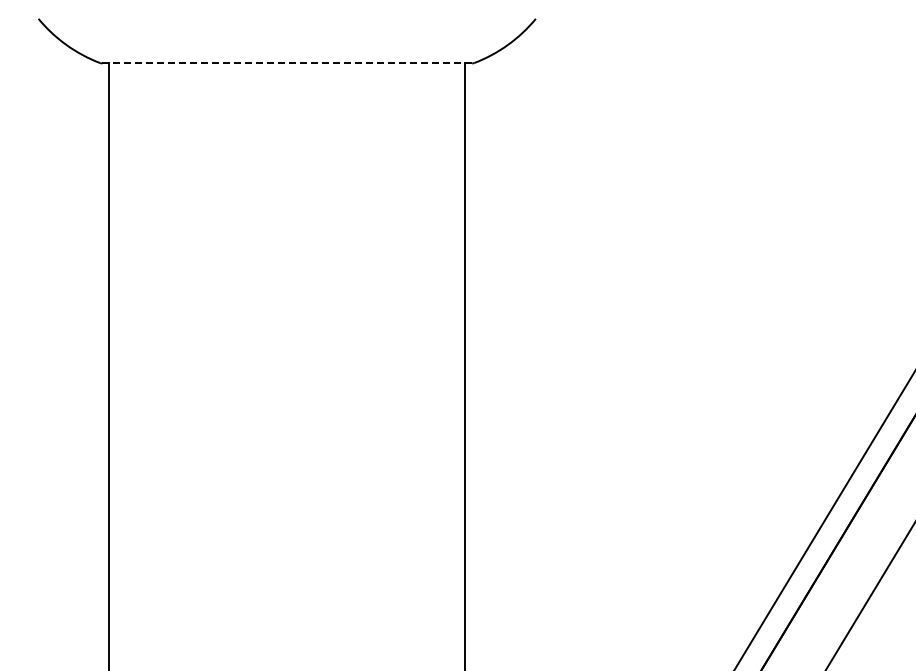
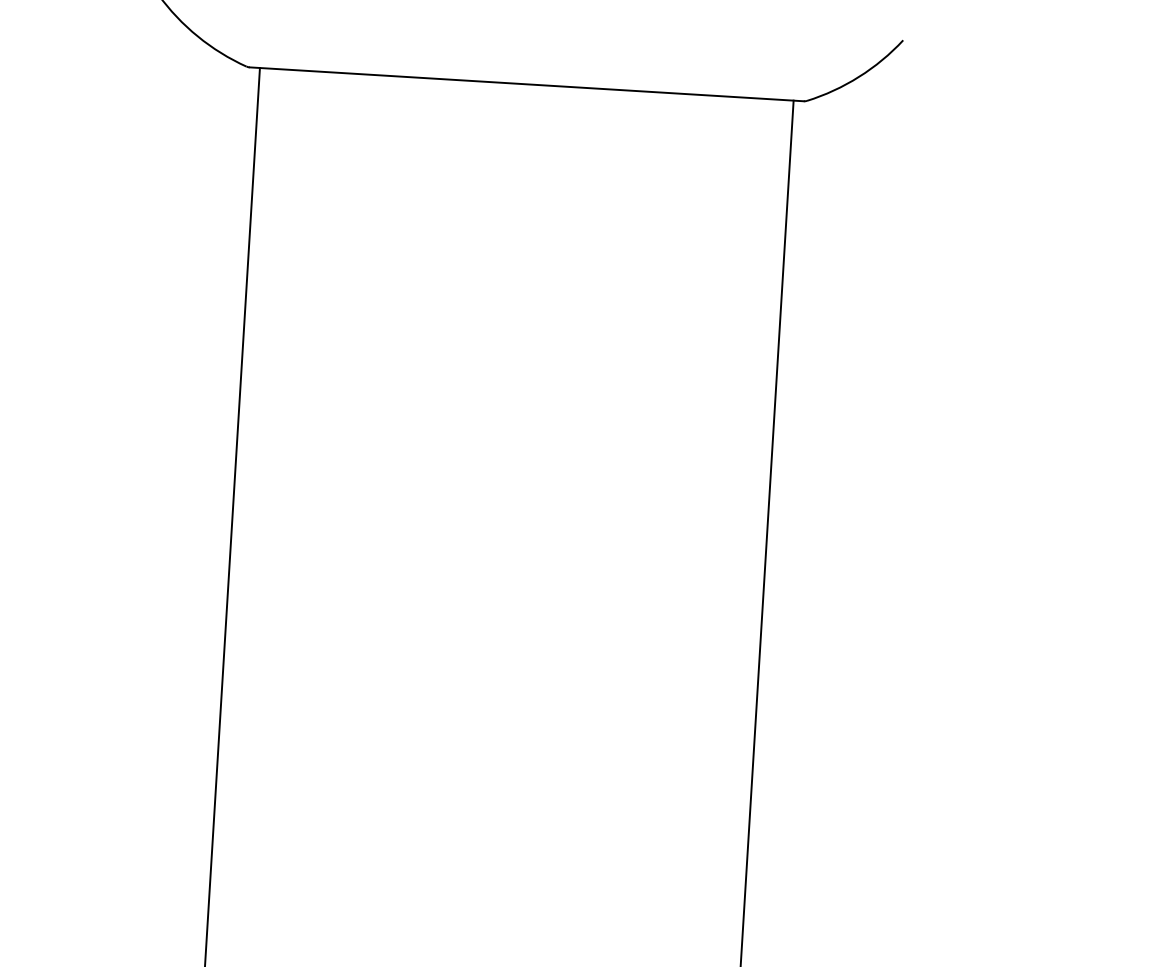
line: (287, 63) -> (527, 84), dashed -> solid

